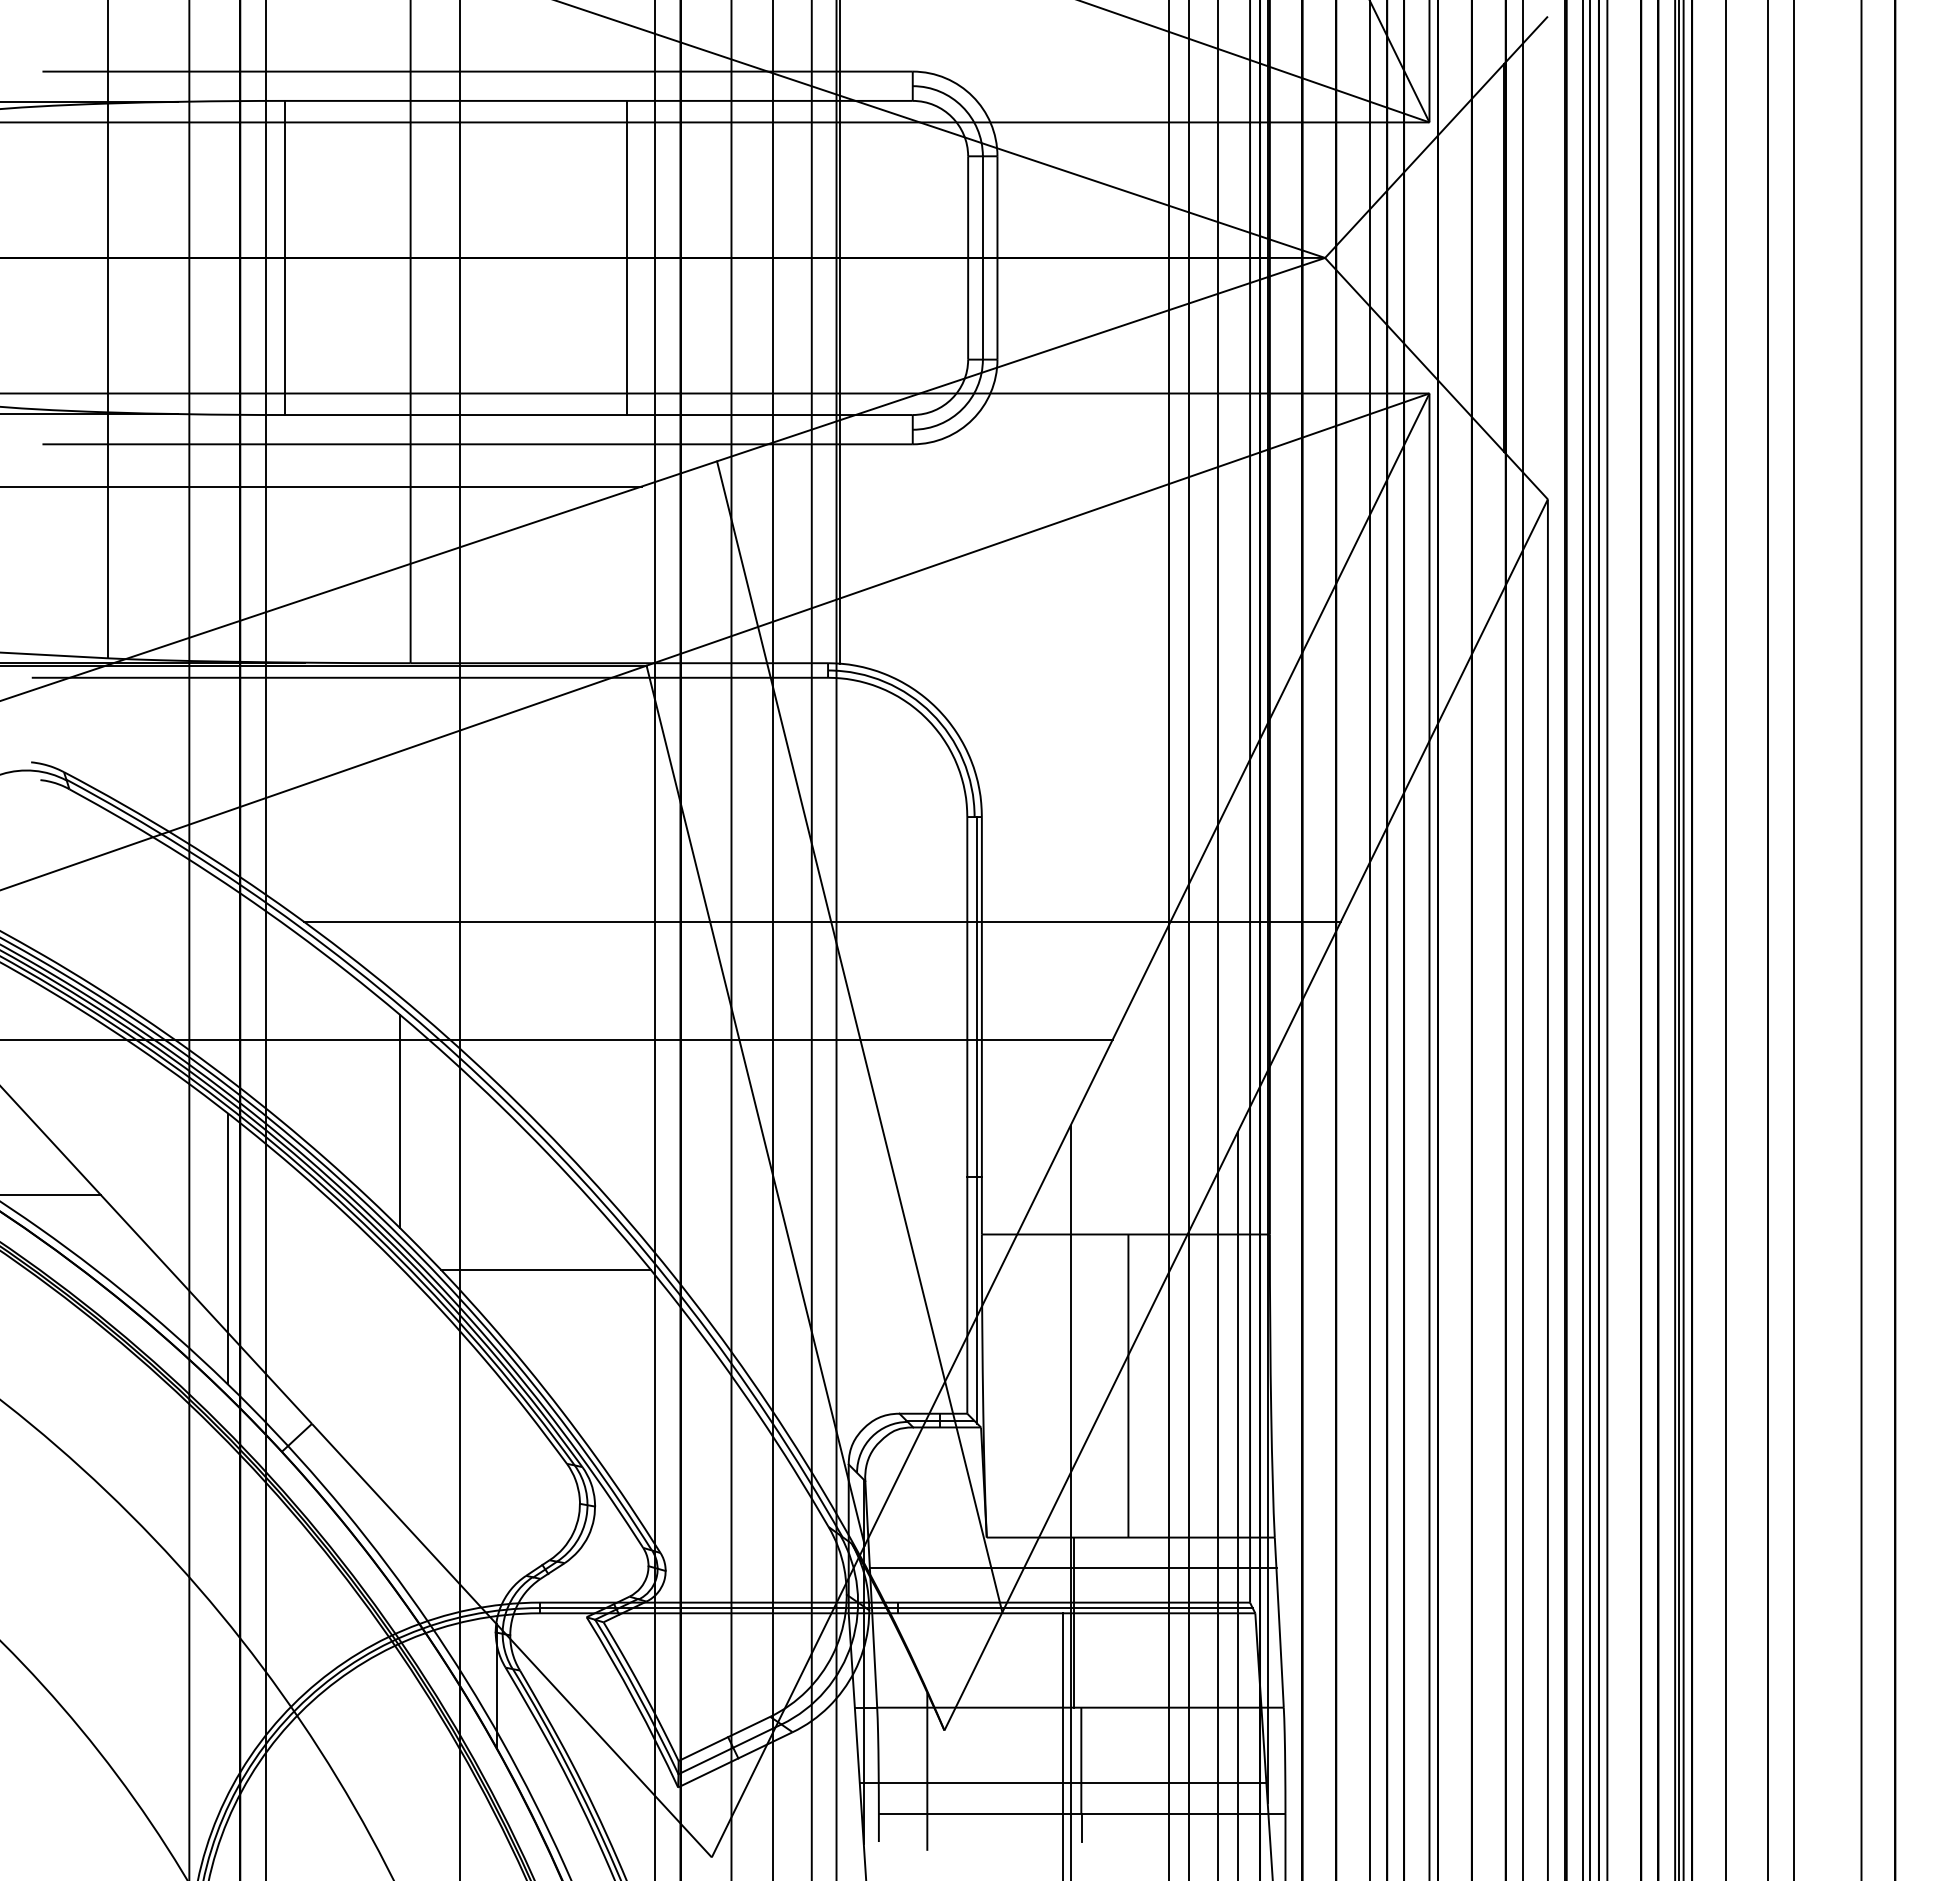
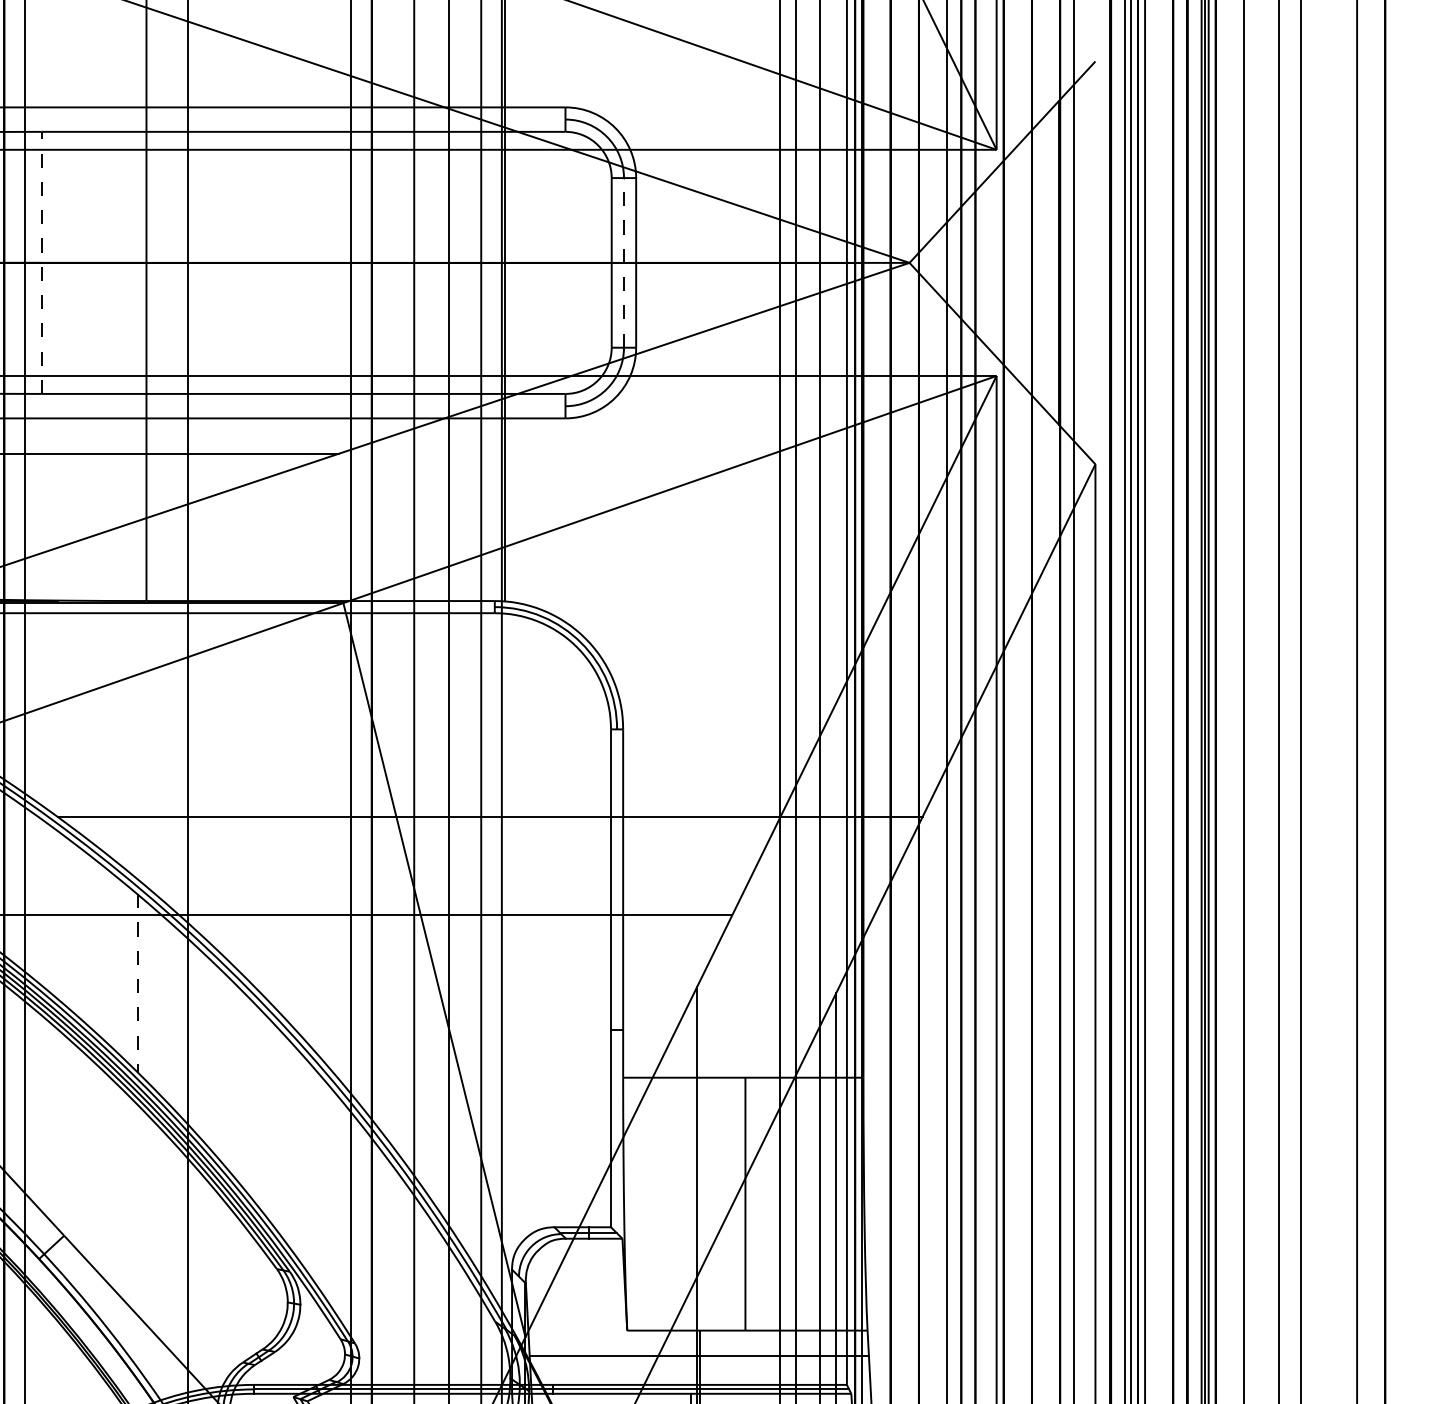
line: (284, 257) -> (41, 262), solid -> dashed
line: (626, 257) -> (326, 262), removed
line: (982, 257) -> (623, 262), solid -> dashed
line: (859, 1036) -> (521, 912), removed
line: (977, 1120) -> (619, 982), removed
line: (399, 1121) -> (137, 983), solid -> dashed
line: (546, 1270) -> (259, 1107), removed

